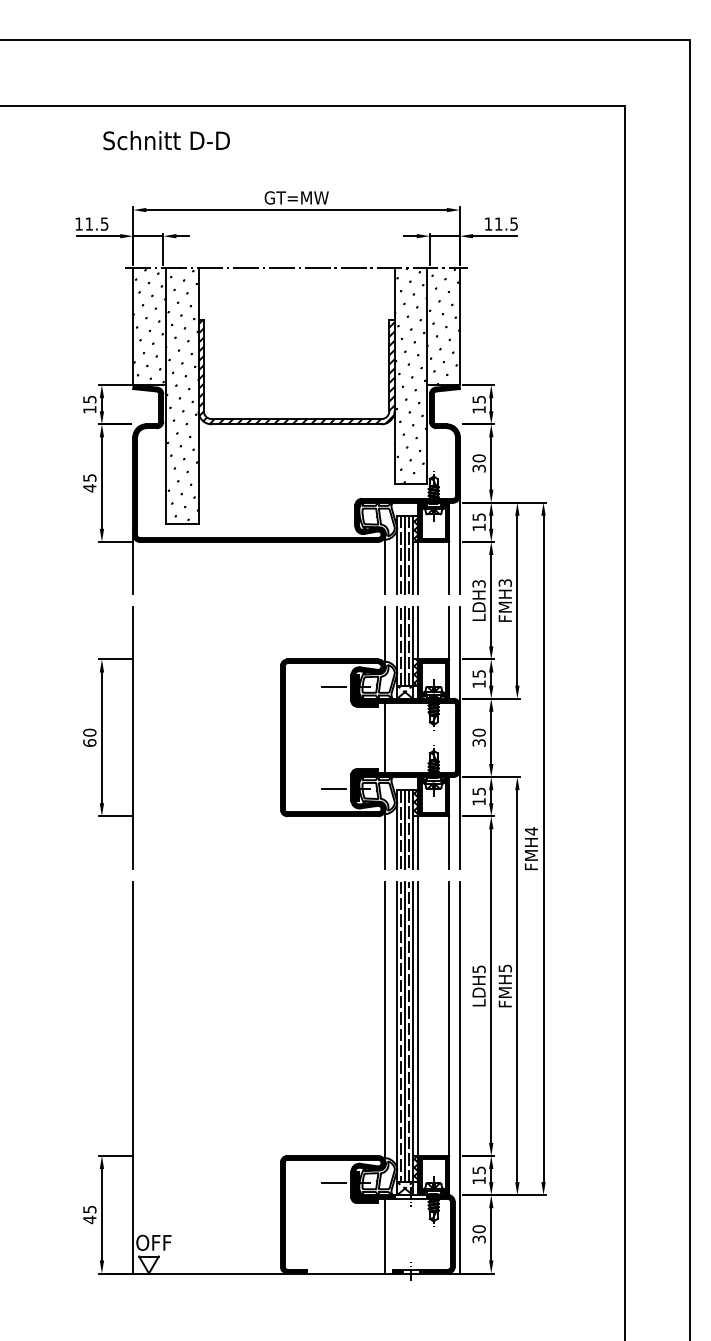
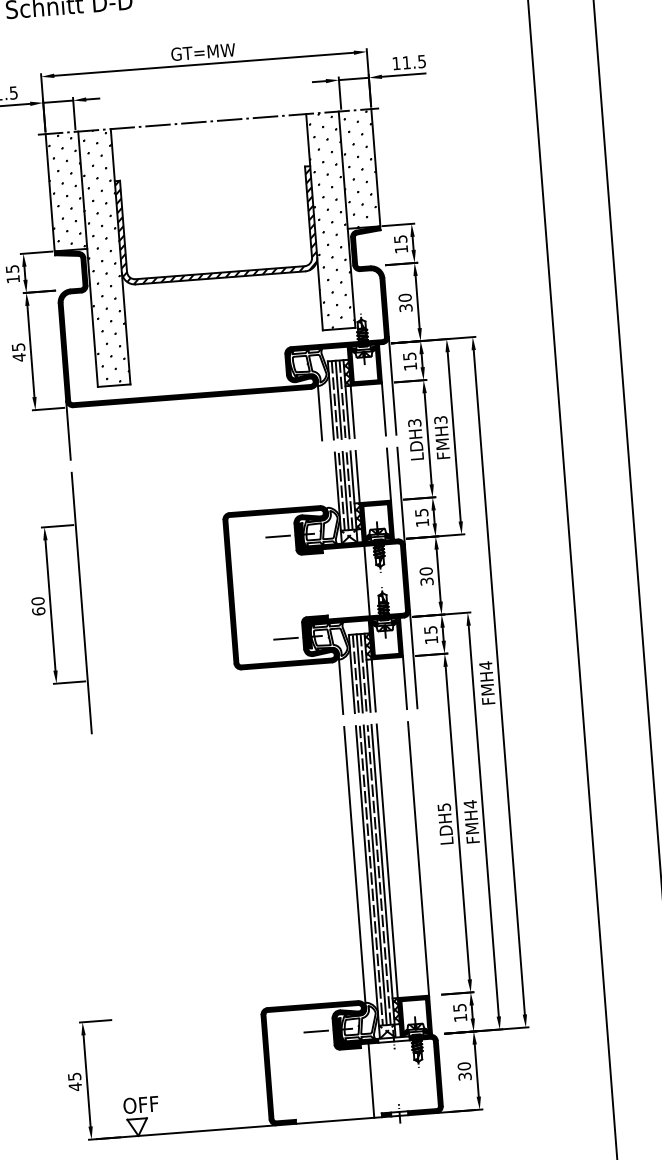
line: (385, 636) -> (325, 482), removed
line: (385, 737) -> (367, 580), moved
text: (504, 968) -> (469, 804), FMH5 -> FMH4
line: (133, 1077) -> (108, 941), removed
line: (459, 1077) -> (433, 916), removed

